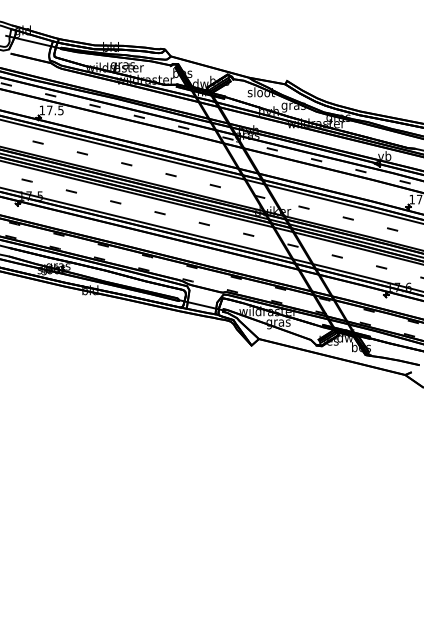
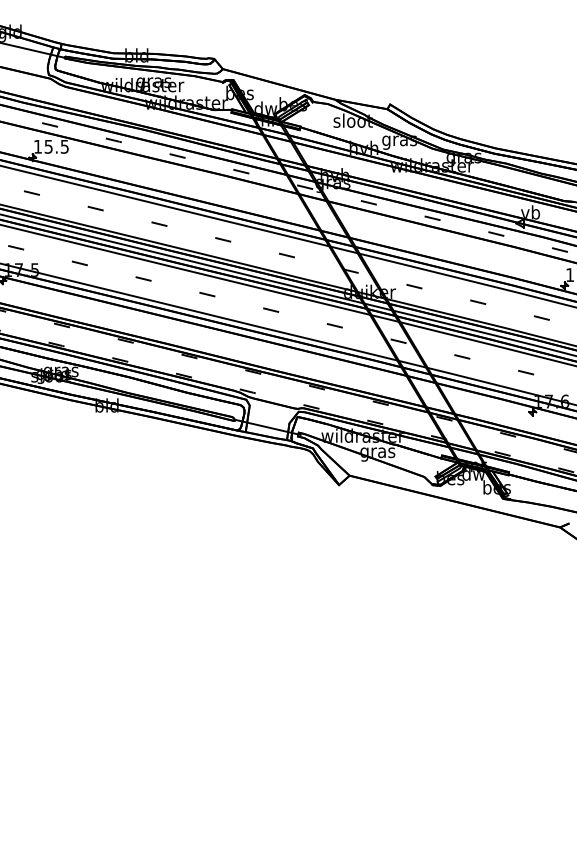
text: (49, 110) -> (48, 146), 17.5 -> 15.5

